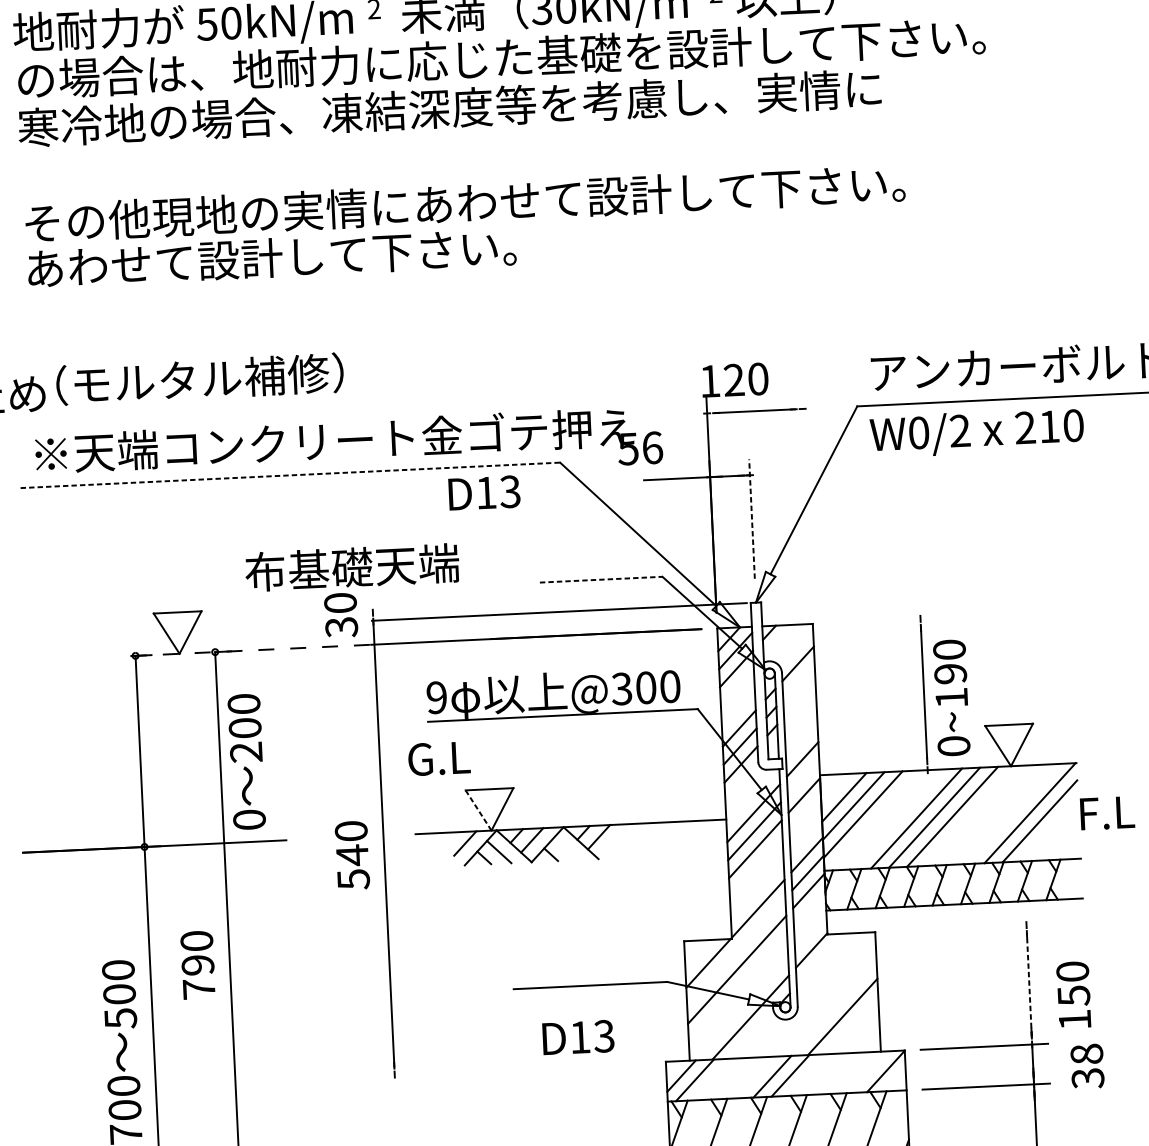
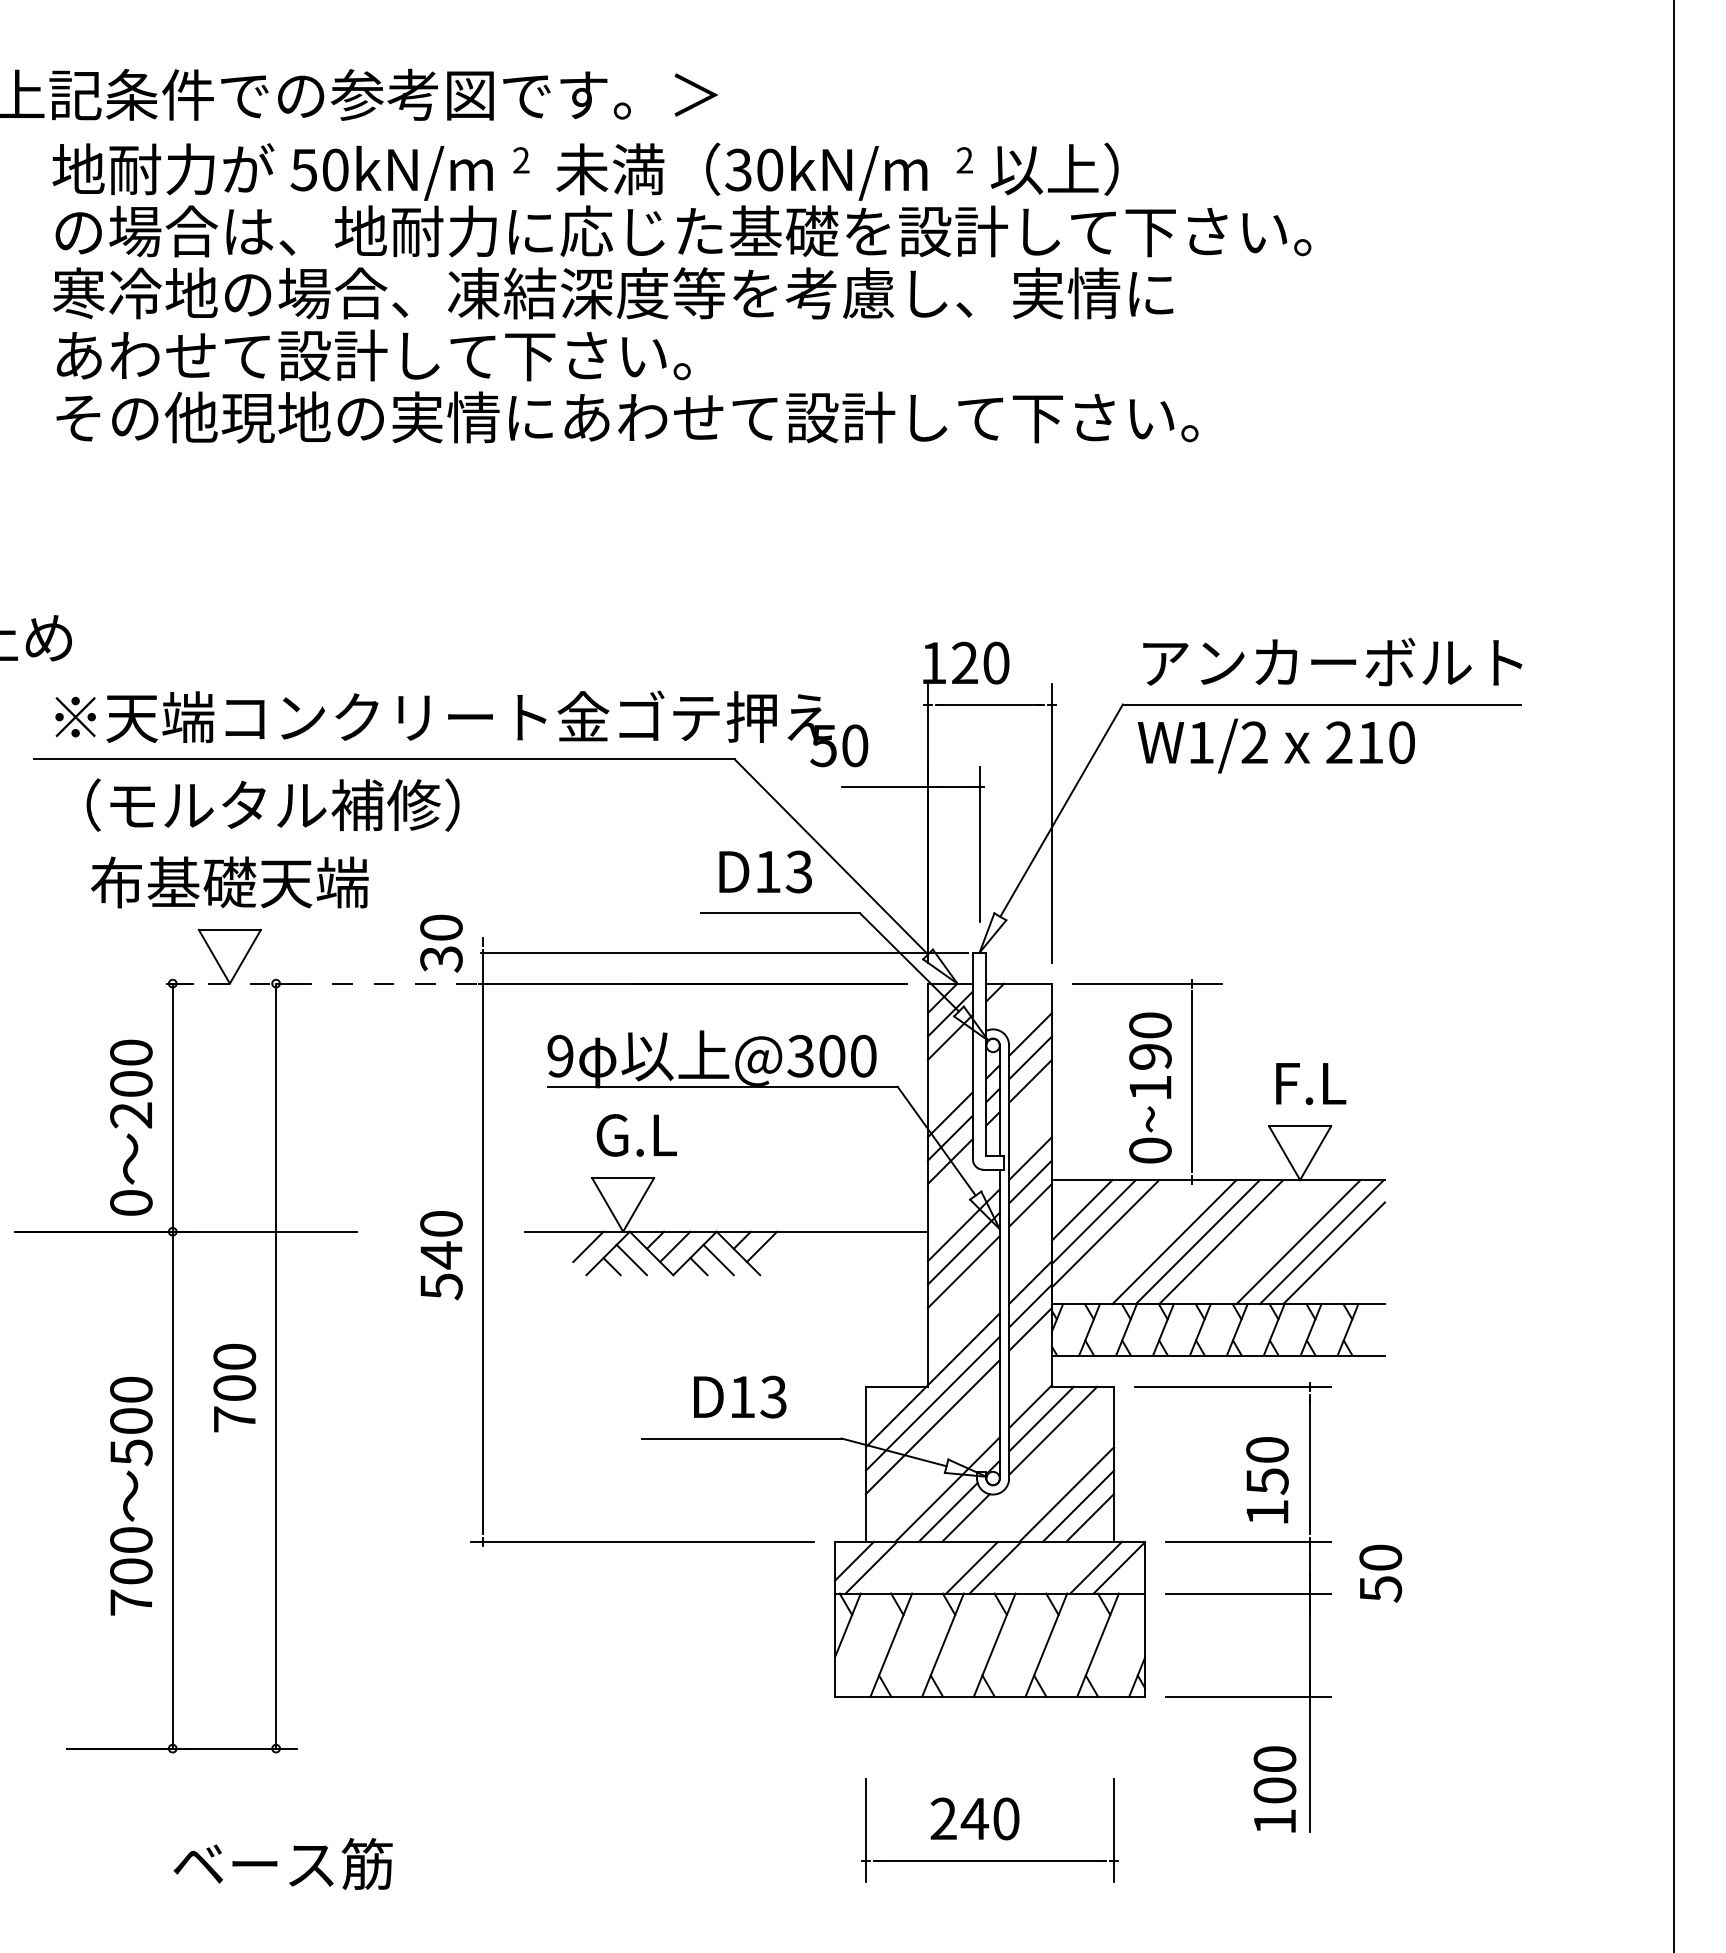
text: (271, 257) -> (373, 355), moved
text: (199, 378) -> (272, 804), moved
text: (919, 432) -> (1201, 742), W0/2 -> W1/2
text: (652, 447) -> (855, 745), 56 -> 50
line: (290, 475) -> (384, 759), dashed -> solid
text: (484, 492) -> (765, 871), moved
line: (807, 499) -> (1052, 822), added
line: (751, 519) -> (979, 844), dashed -> solid
text: (351, 567) -> (229, 882), moved
line: (601, 579) -> (780, 913), dashed -> solid
line: (885, 620) -> (1146, 983), added
line: (798, 681) -> (1030, 1057), added
text: (951, 697) -> (1150, 1087), moved
line: (799, 699) -> (1030, 1080), added
text: (438, 758) -> (636, 1135), moved
text: (246, 761) -> (131, 1127), moved
line: (803, 777) -> (1030, 1181), added
line: (478, 810) -> (607, 1205), dashed -> solid
text: (1107, 813) -> (1311, 1084), moved
line: (1012, 814) -> (1298, 1242), added
line: (565, 848) -> (718, 1259), added
line: (966, 927) -> (1232, 1386), added
line: (736, 951) -> (932, 1403), added
line: (820, 959) -> (1041, 1418), added
text: (197, 965) -> (234, 1388), 790 -> 700
line: (830, 968) -> (1053, 1430), added
line: (1029, 984) -> (1310, 1463), dashed -> solid
text: (1073, 995) -> (1267, 1480), moved
line: (852, 1024) -> (1078, 1505), added
line: (861, 1033) -> (1090, 1517), added
line: (751, 1034) -> (947, 1511), added
text: (578, 1037) -> (740, 1396), moved
line: (765, 1038) -> (965, 1517), added
text: (1087, 1066) -> (1380, 1573), 38 -> 50
line: (517, 1068) -> (642, 1541), added
line: (868, 1072) -> (1096, 1567), added

